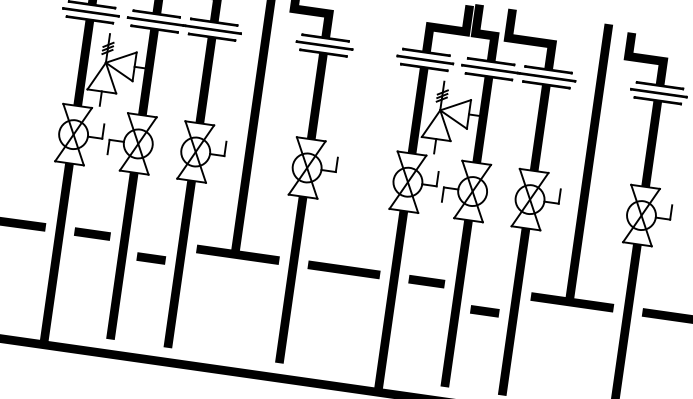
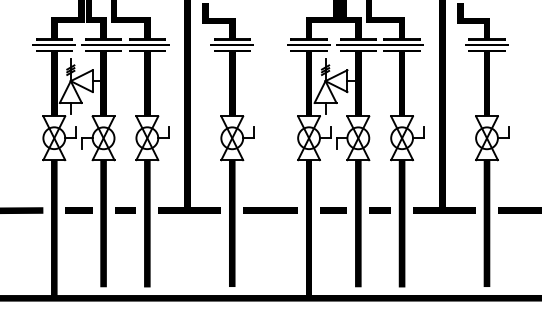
line: (151, 258) -> (125, 210), moved
line: (483, 311) -> (379, 210), moved

